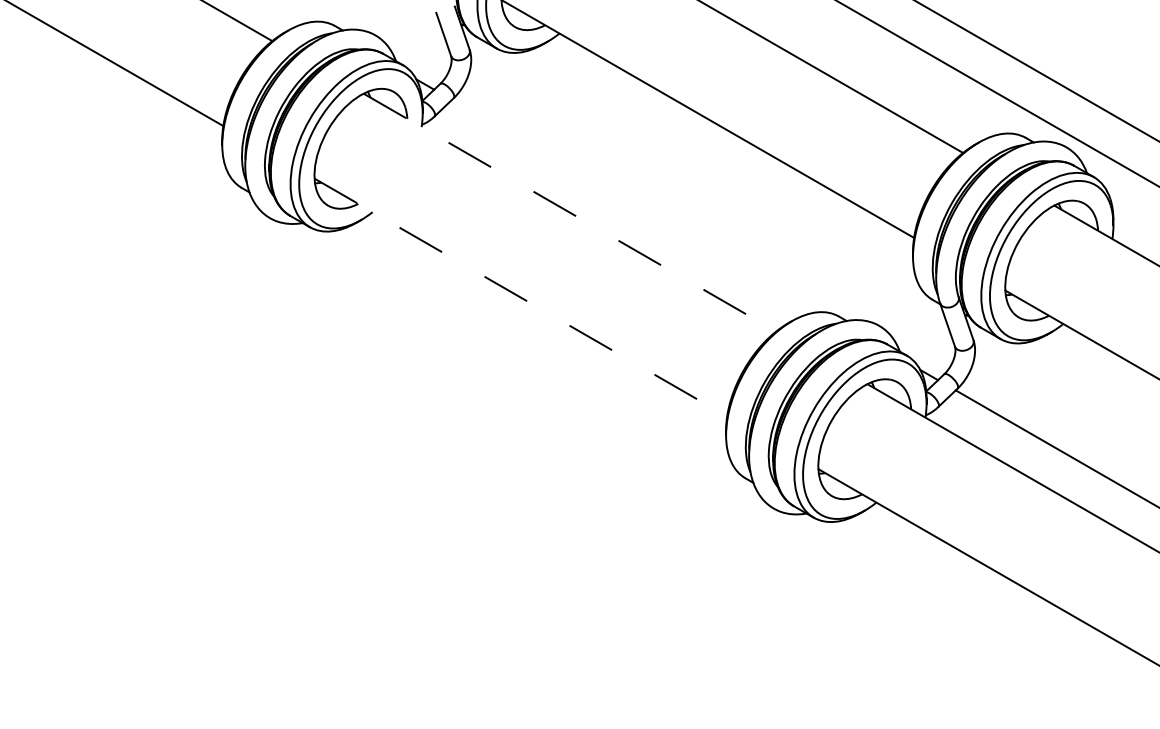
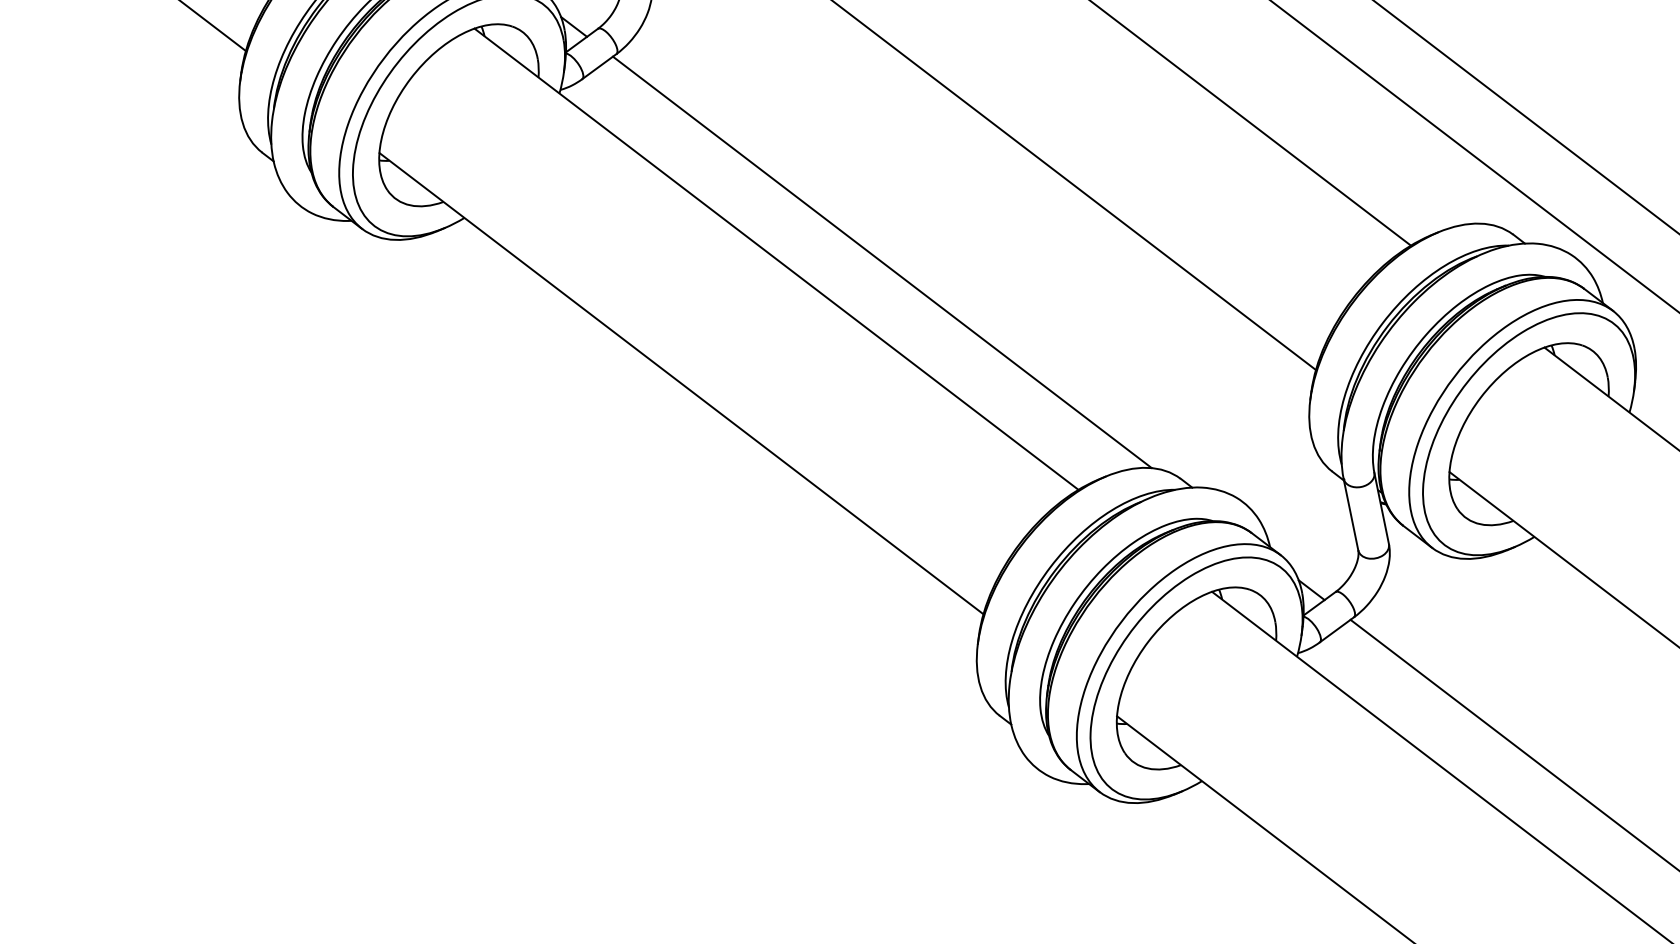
line: (635, 205) -> (881, 261), added
line: (570, 212) -> (777, 259), dashed -> solid
line: (521, 297) -> (682, 383), dashed -> solid

